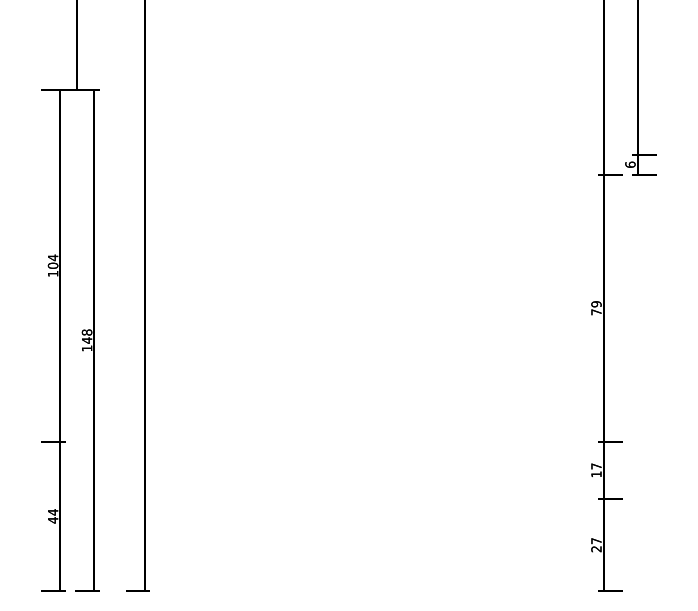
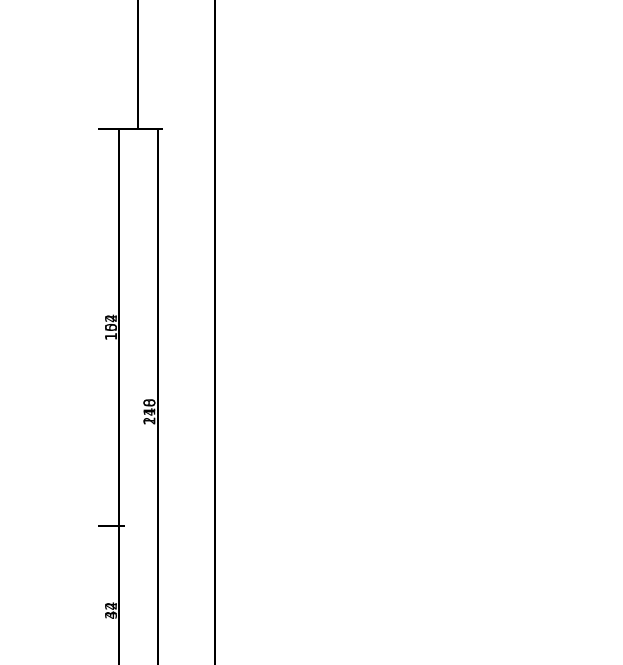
text: (52, 261) -> (110, 322), 104 -> 152
text: (86, 340) -> (148, 411), 148 -> 210
text: (52, 516) -> (110, 610), 44 -> 32

